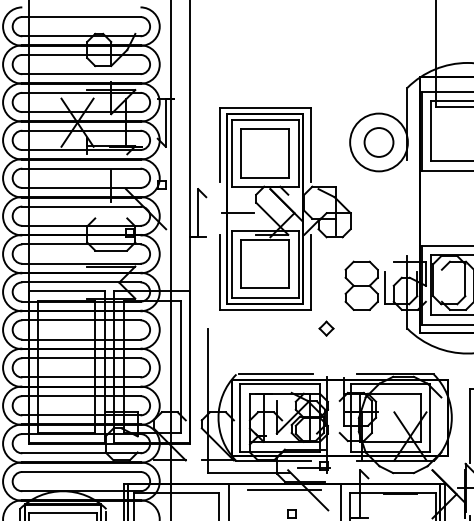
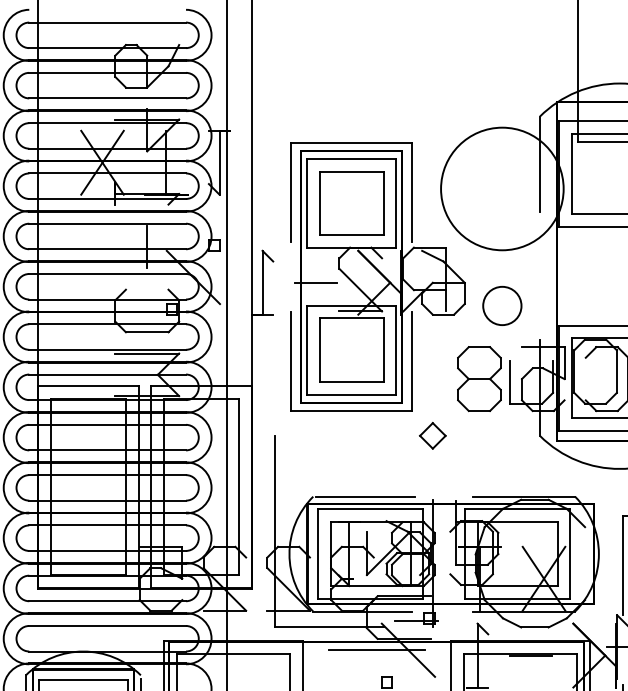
circle: (379, 142) -> (502, 188), size x1.6
circle: (379, 142) -> (502, 305), moved
part: (326, 328) -> (432, 435), size x1.4

